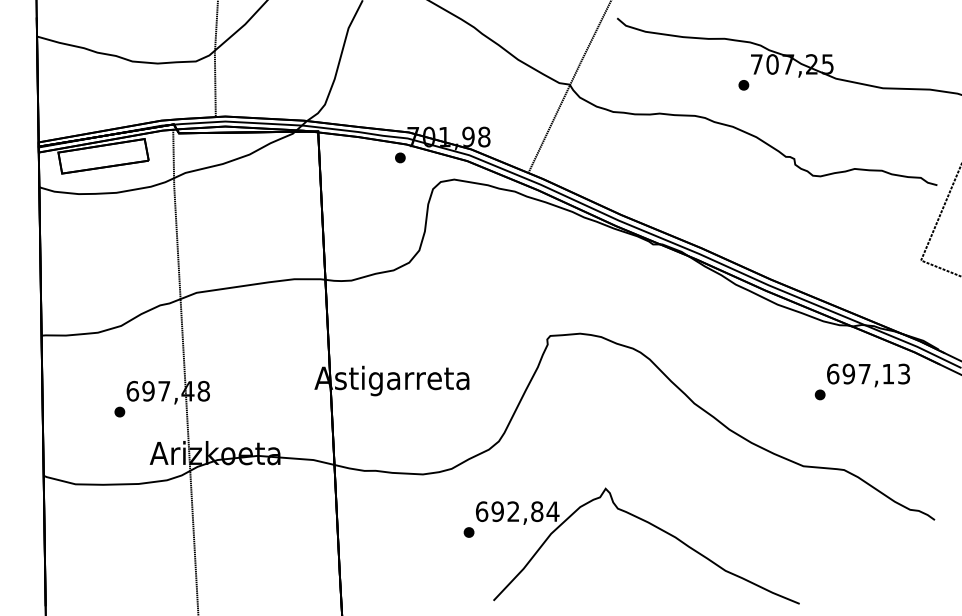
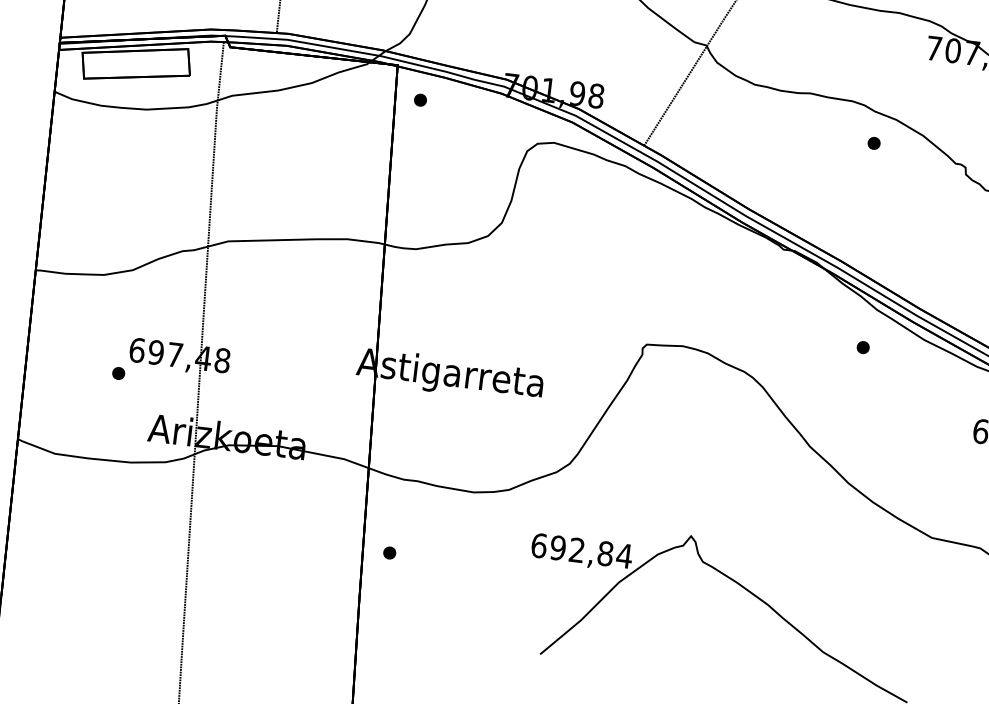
part: (743, 85) -> (873, 143), moved
part: (400, 157) -> (420, 99), moved
part: (819, 394) -> (862, 346), moved
part: (468, 532) -> (389, 552), moved

